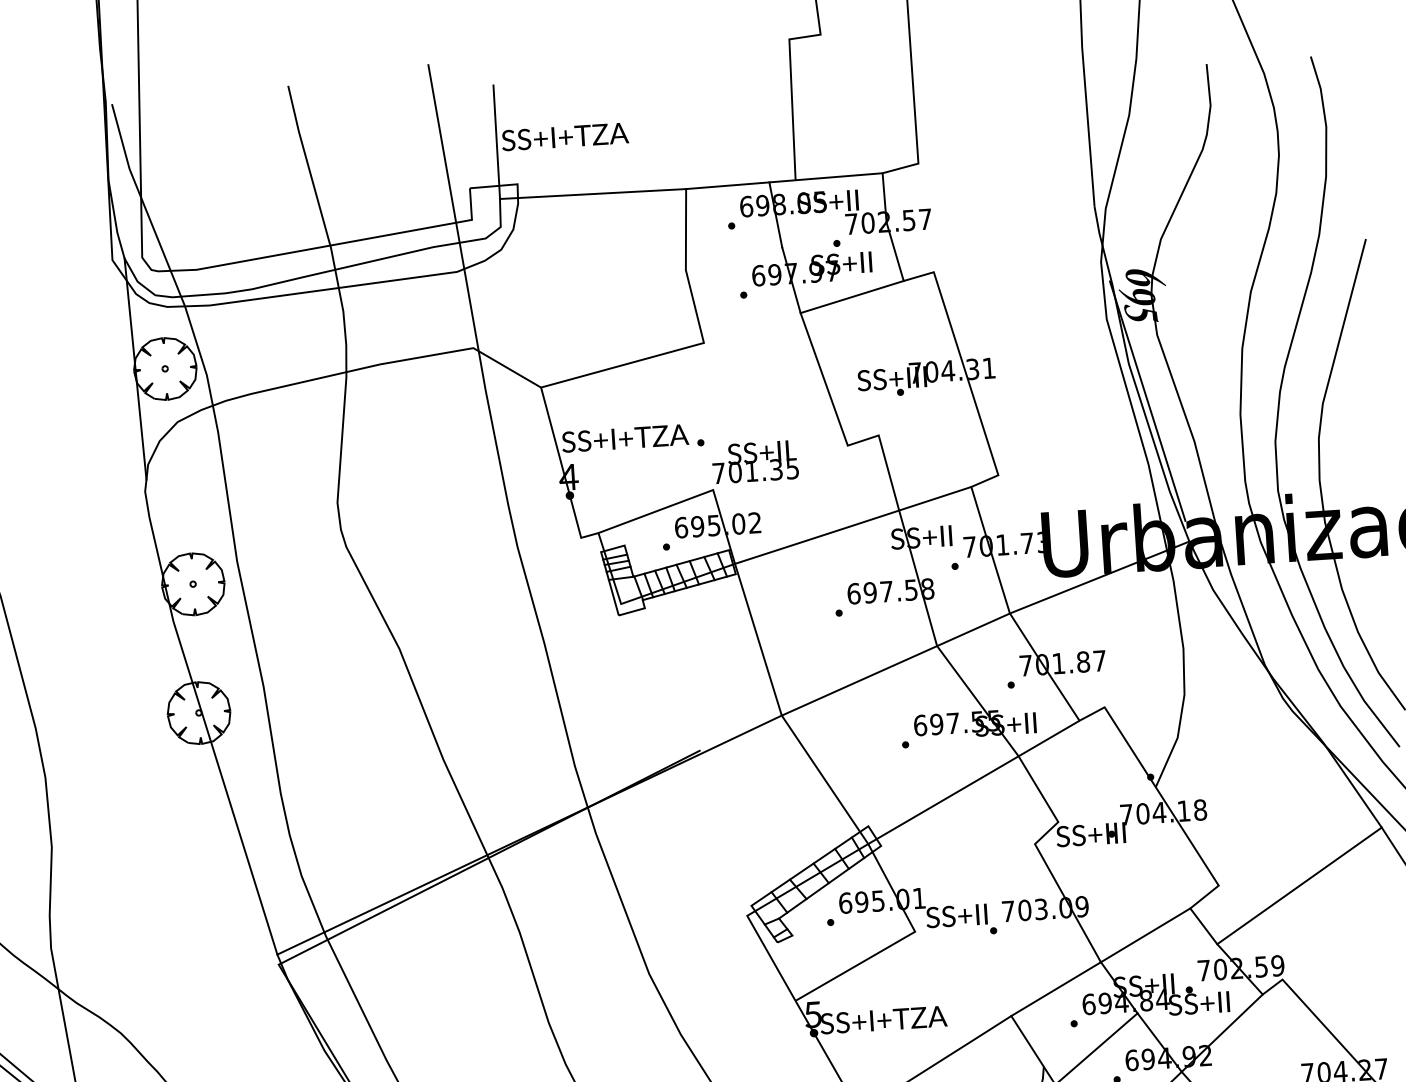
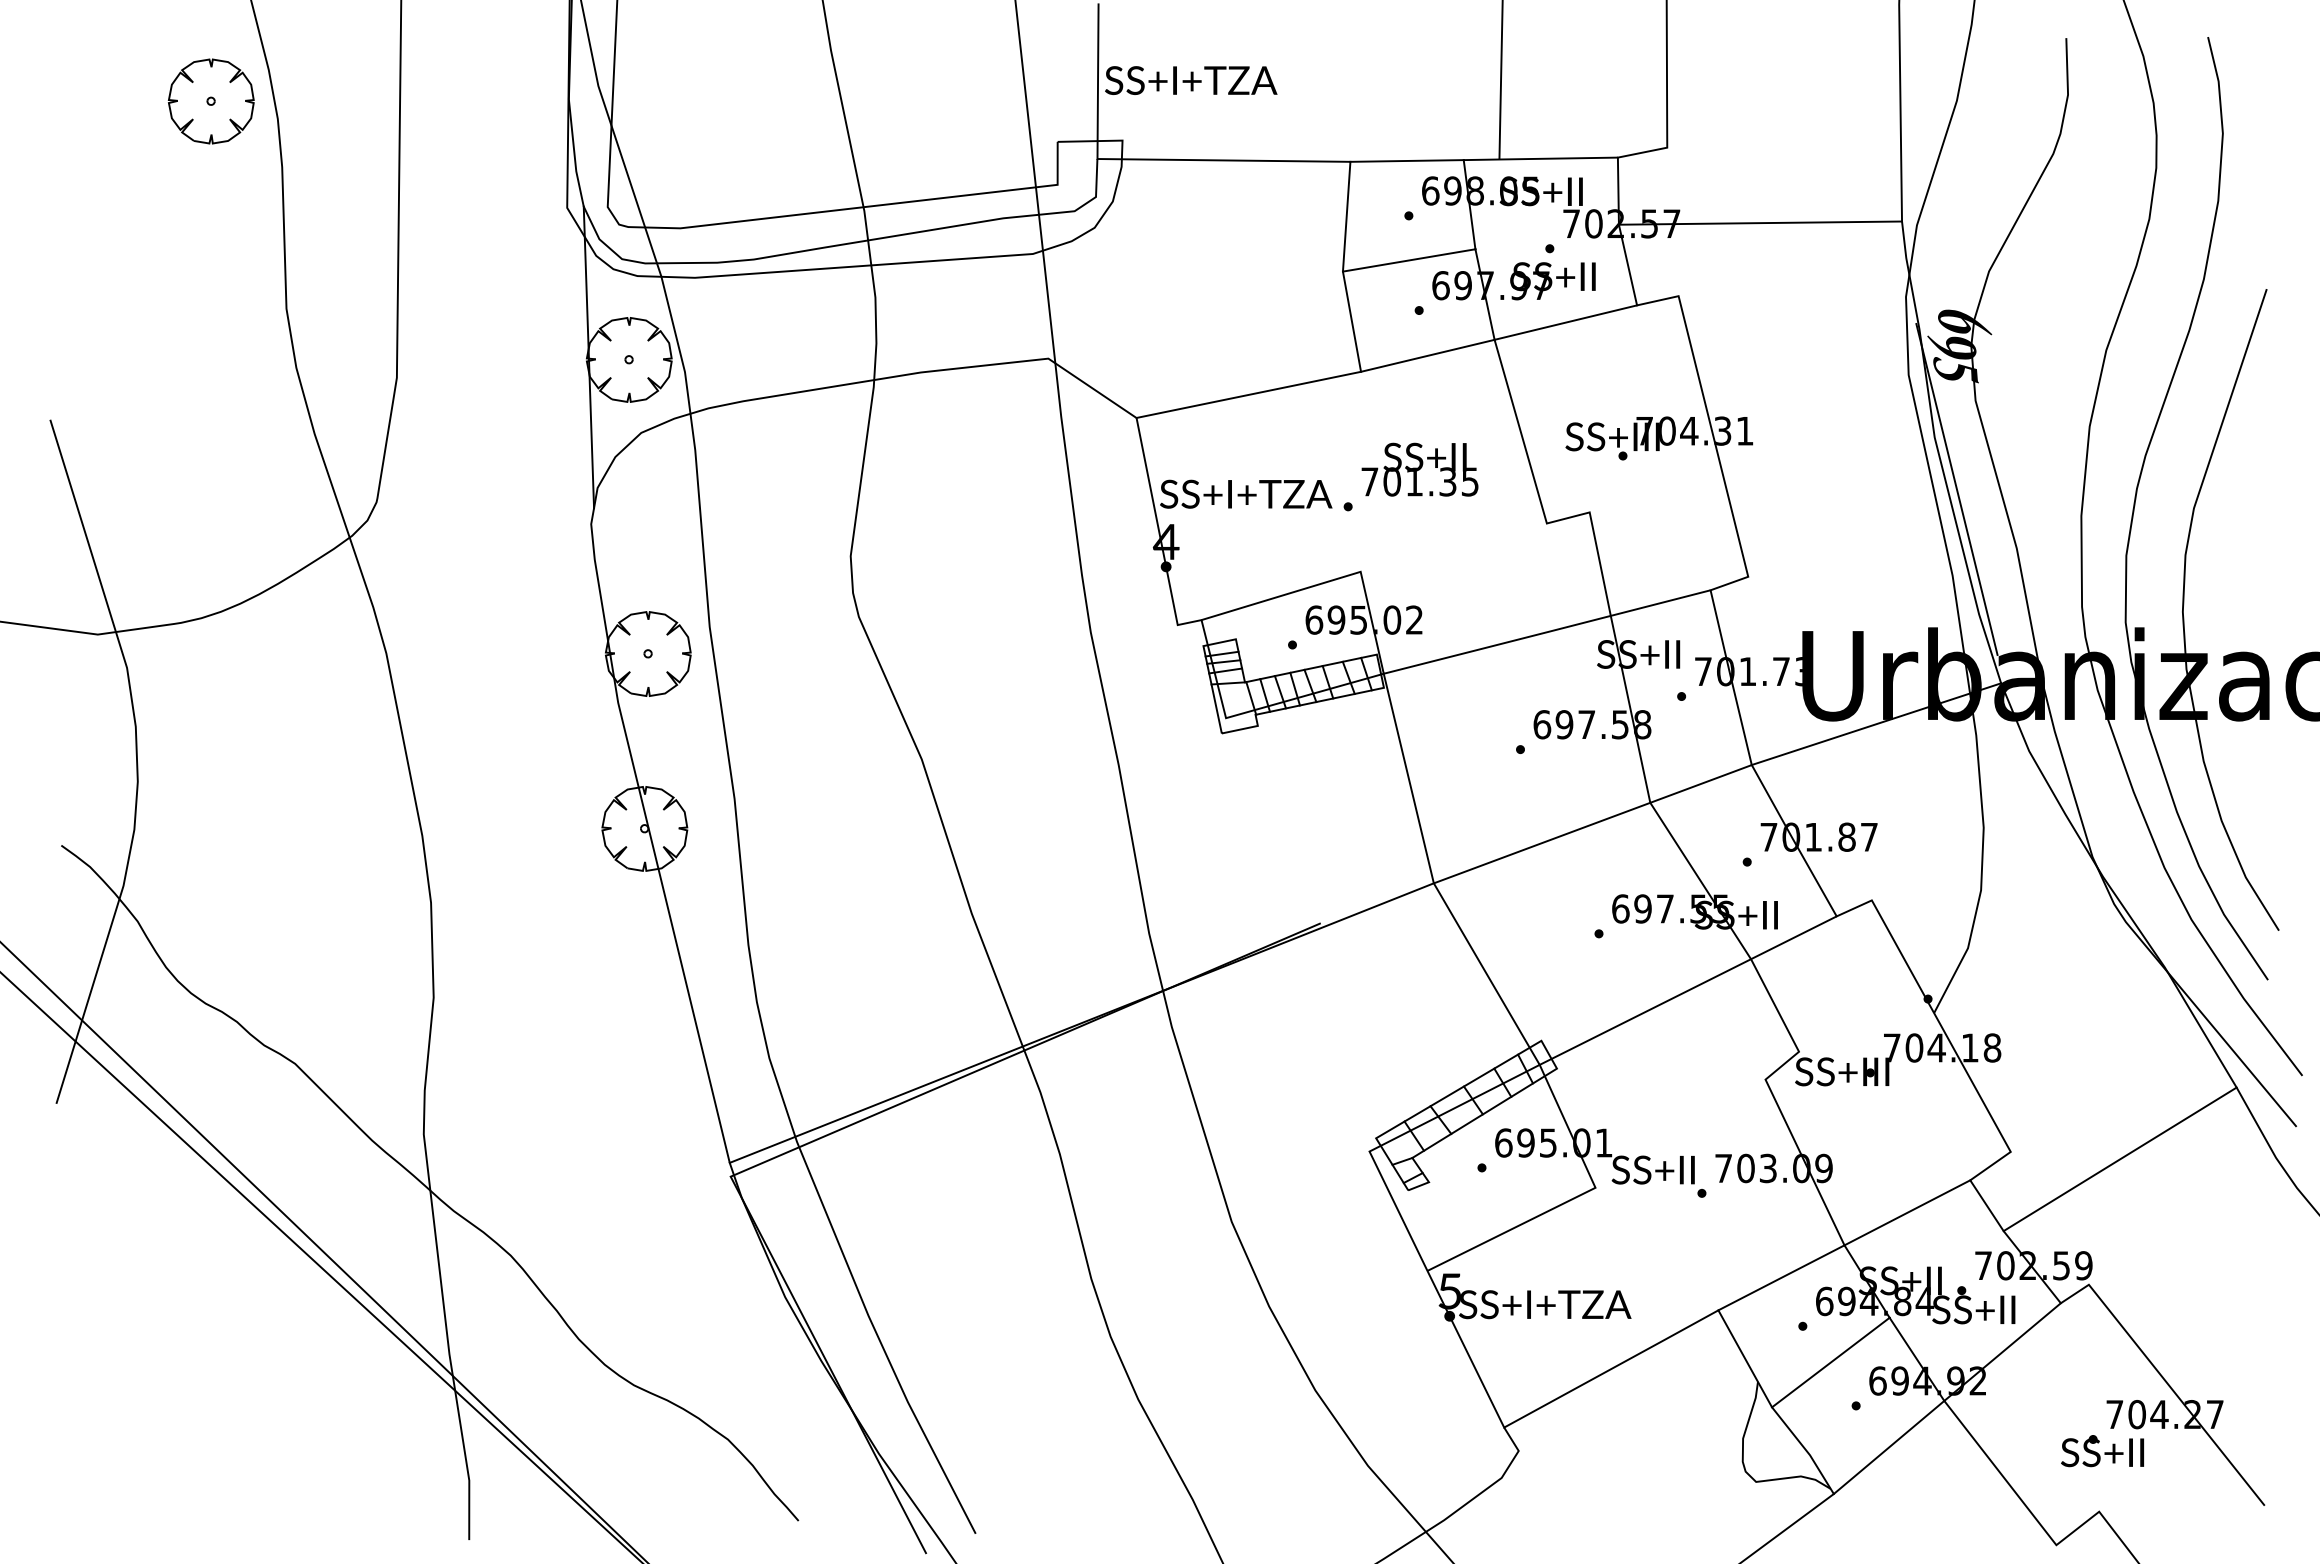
line: (990, 214) -> (1760, 222), added
line: (733, 258) -> (1408, 260), added
line: (752, 327) -> (1427, 355), added
text: (754, 461) -> (1419, 469), moved

